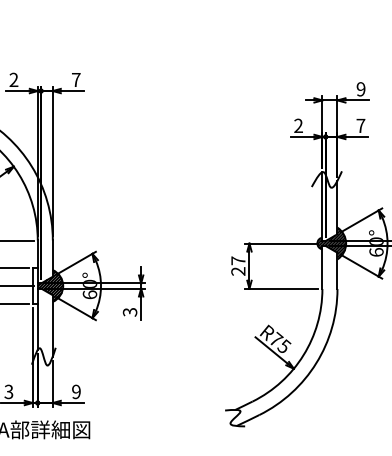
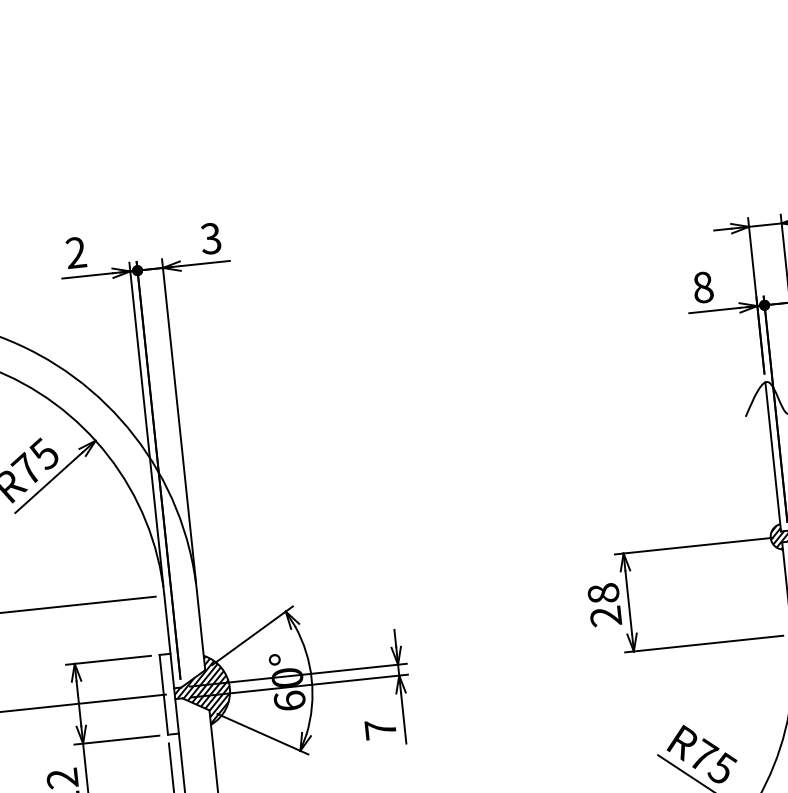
text: (75, 79) -> (209, 237), 7 -> 3
text: (298, 125) -> (702, 286), 2 -> 8
text: (238, 260) -> (603, 592), 27 -> 28
text: (129, 311) -> (379, 728), 3 -> 7

